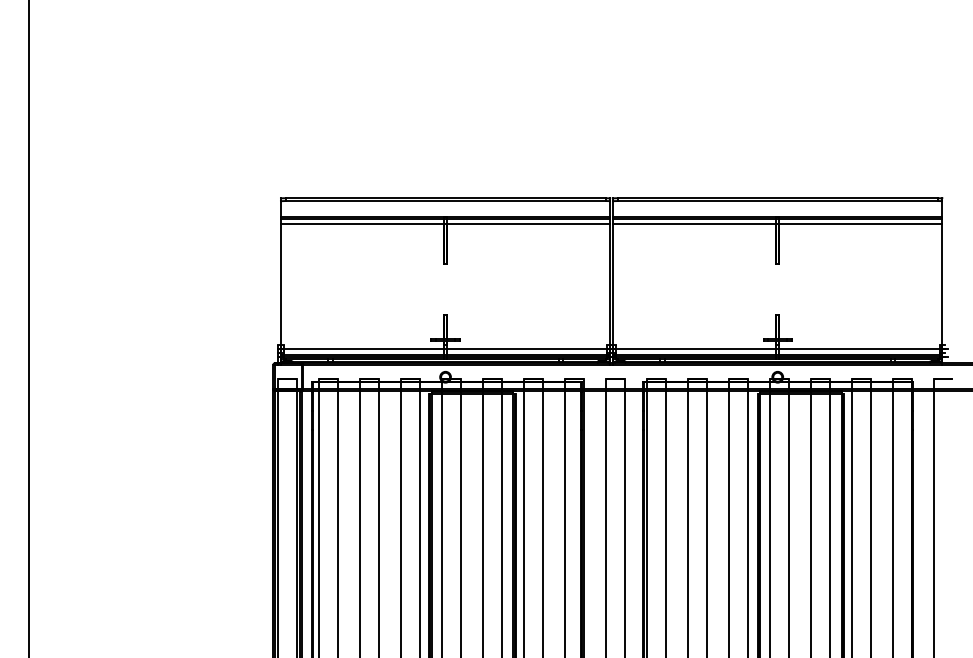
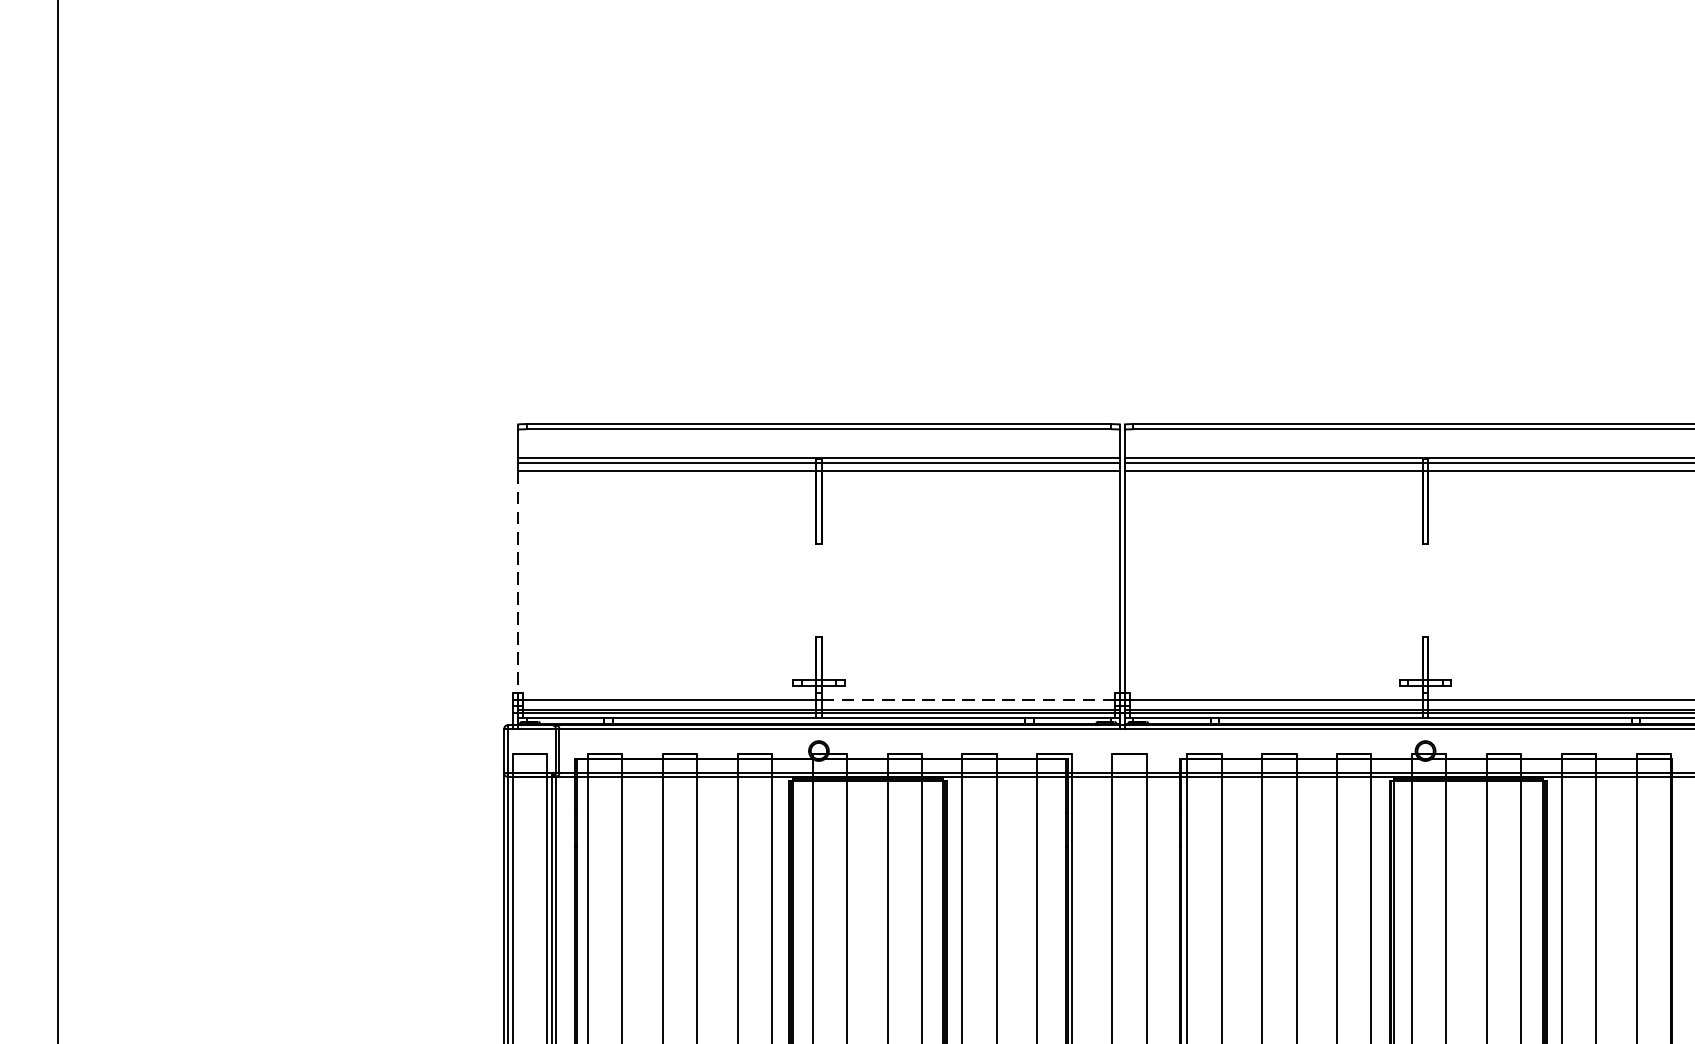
line: (280, 285) -> (517, 583), solid -> dashed
line: (527, 349) -> (968, 700), solid -> dashed

